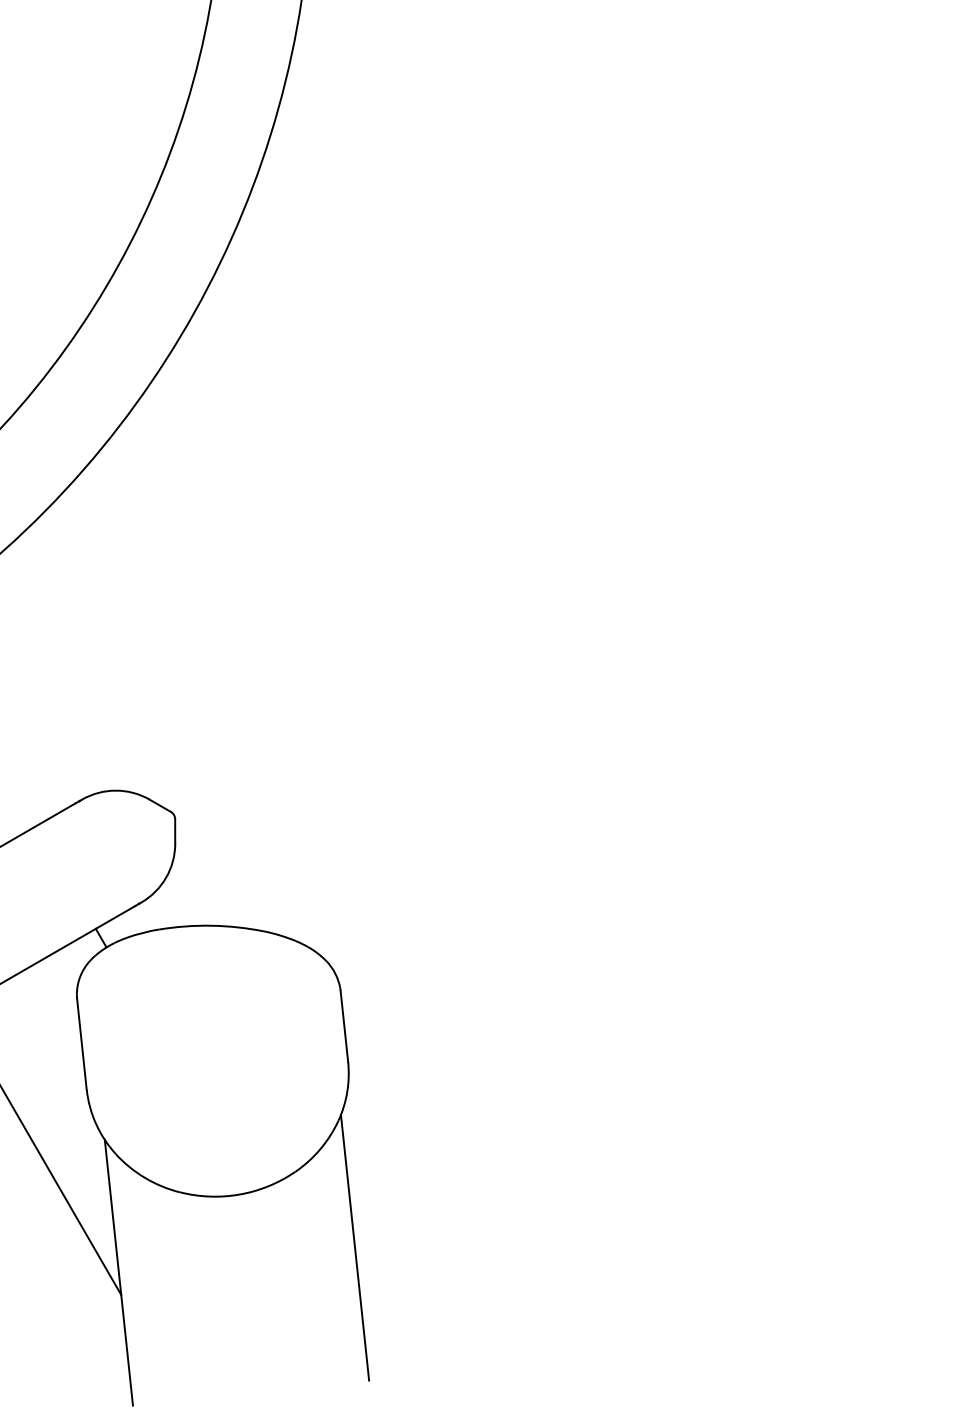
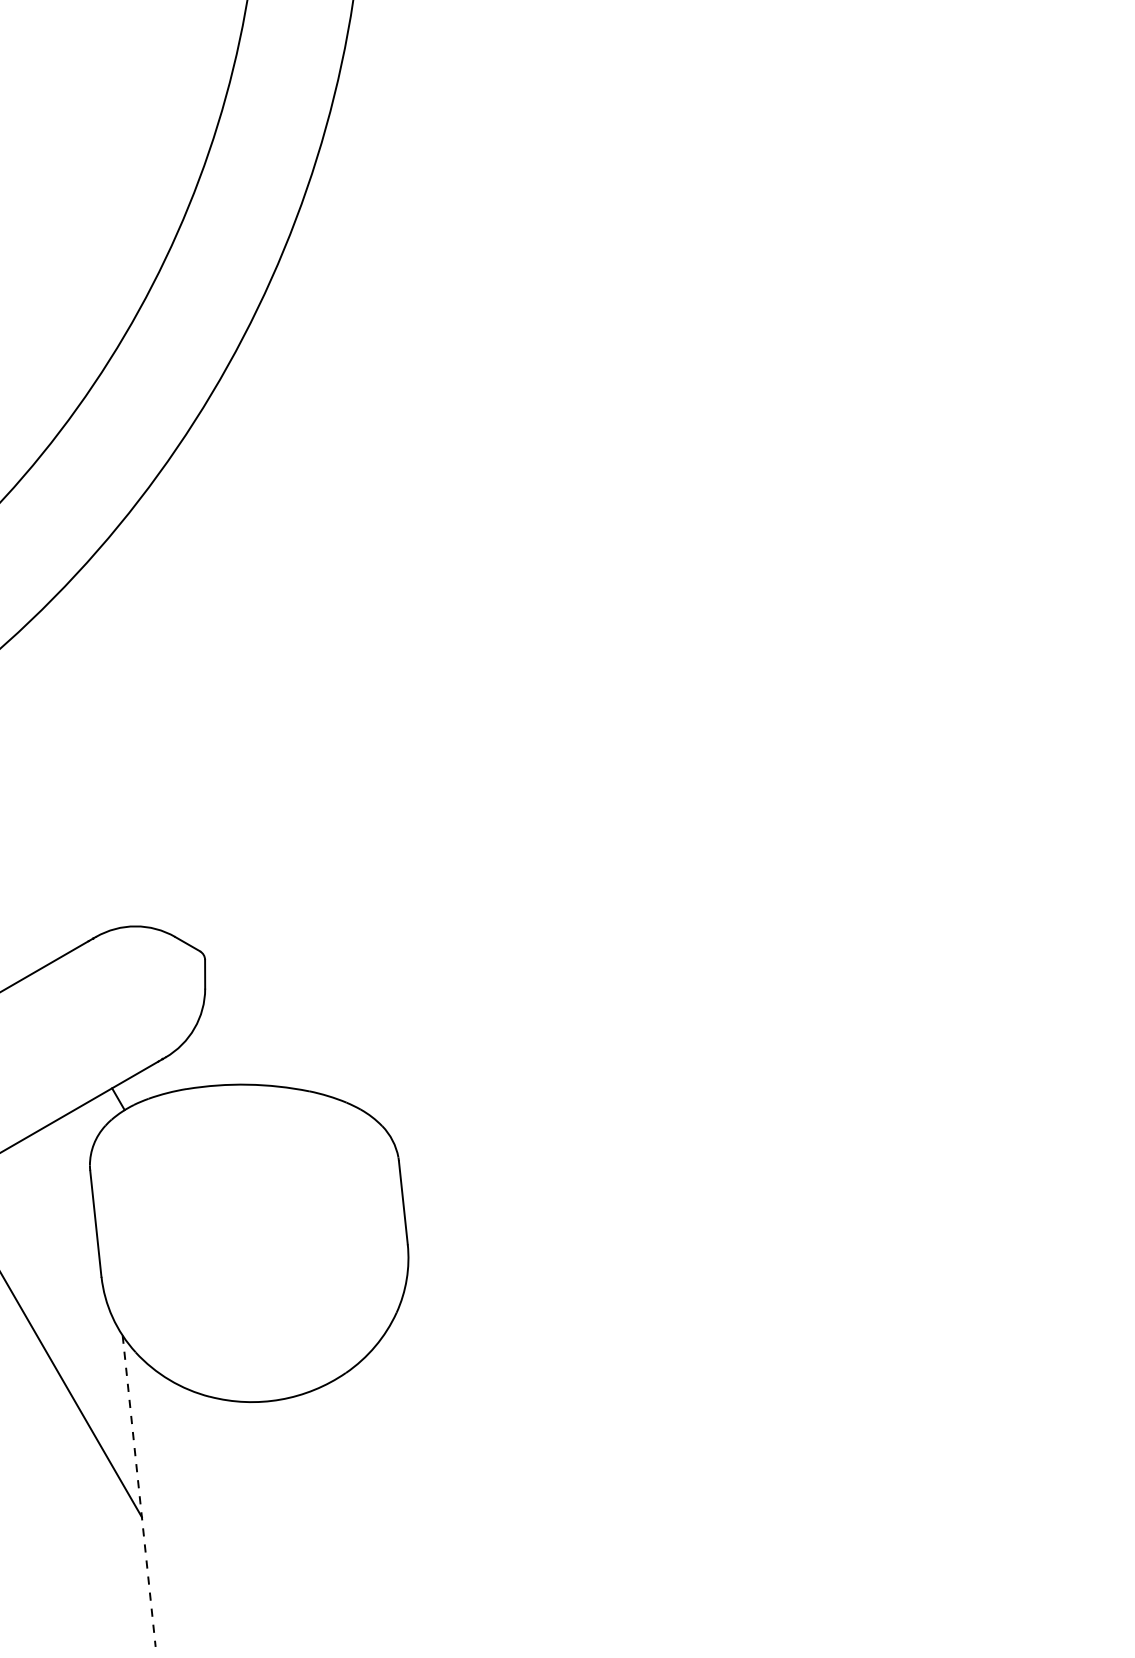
line: (354, 1247) -> (415, 1461), removed
line: (118, 1272) -> (138, 1490), solid -> dashed

